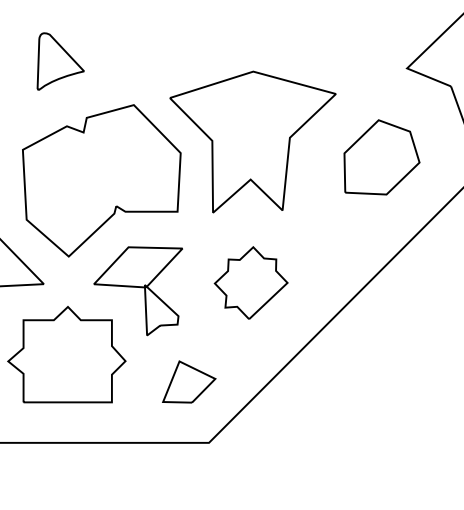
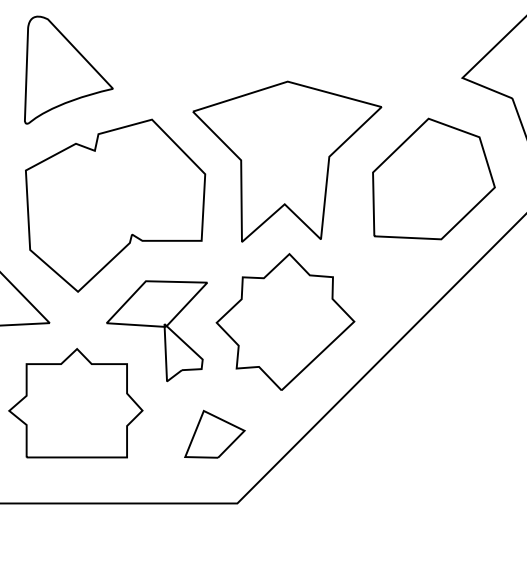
part: (60, 61) -> (68, 70), size x1.67
part: (381, 157) -> (433, 179), size x1.43
part: (250, 282) -> (284, 321), size x1.67

